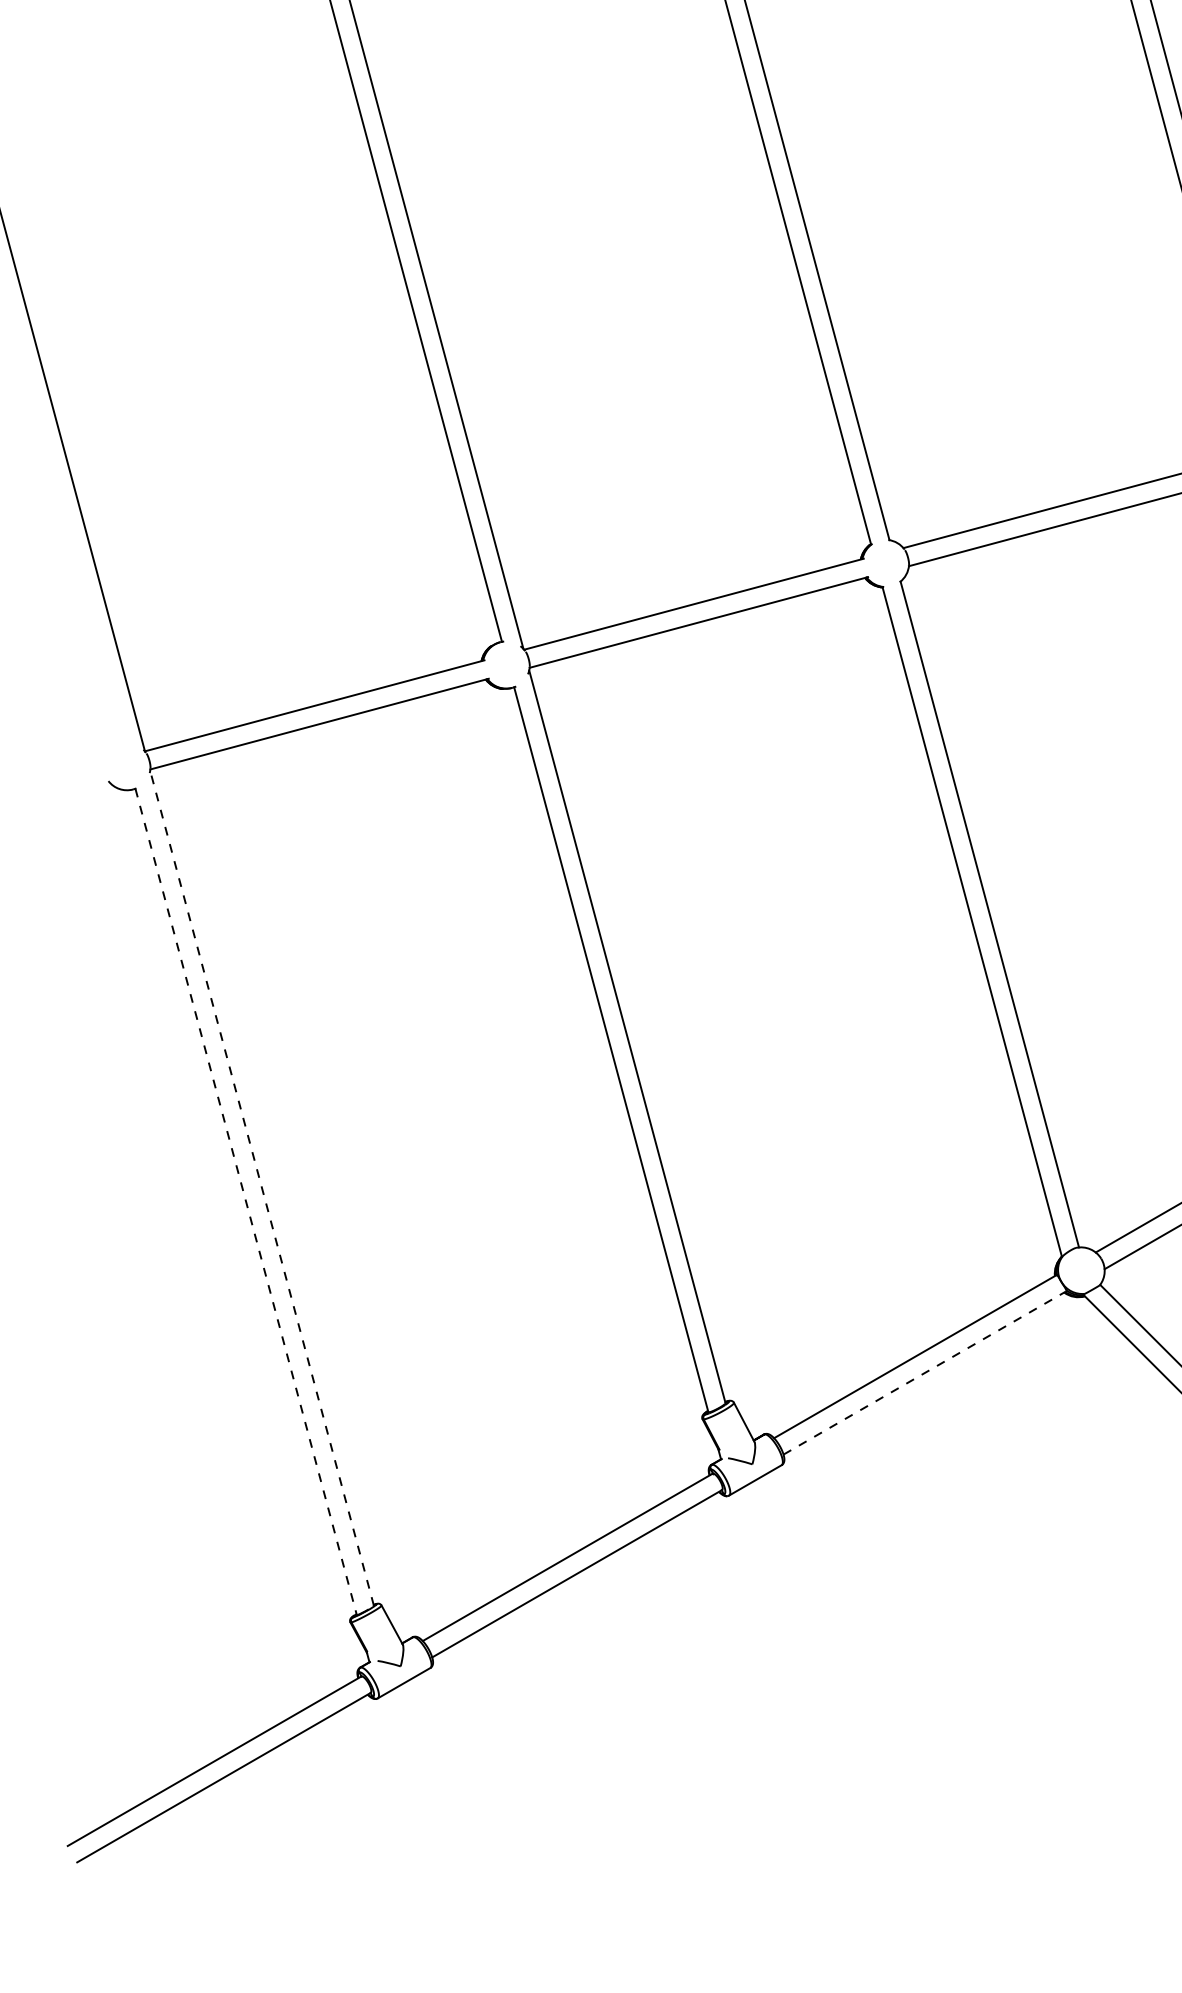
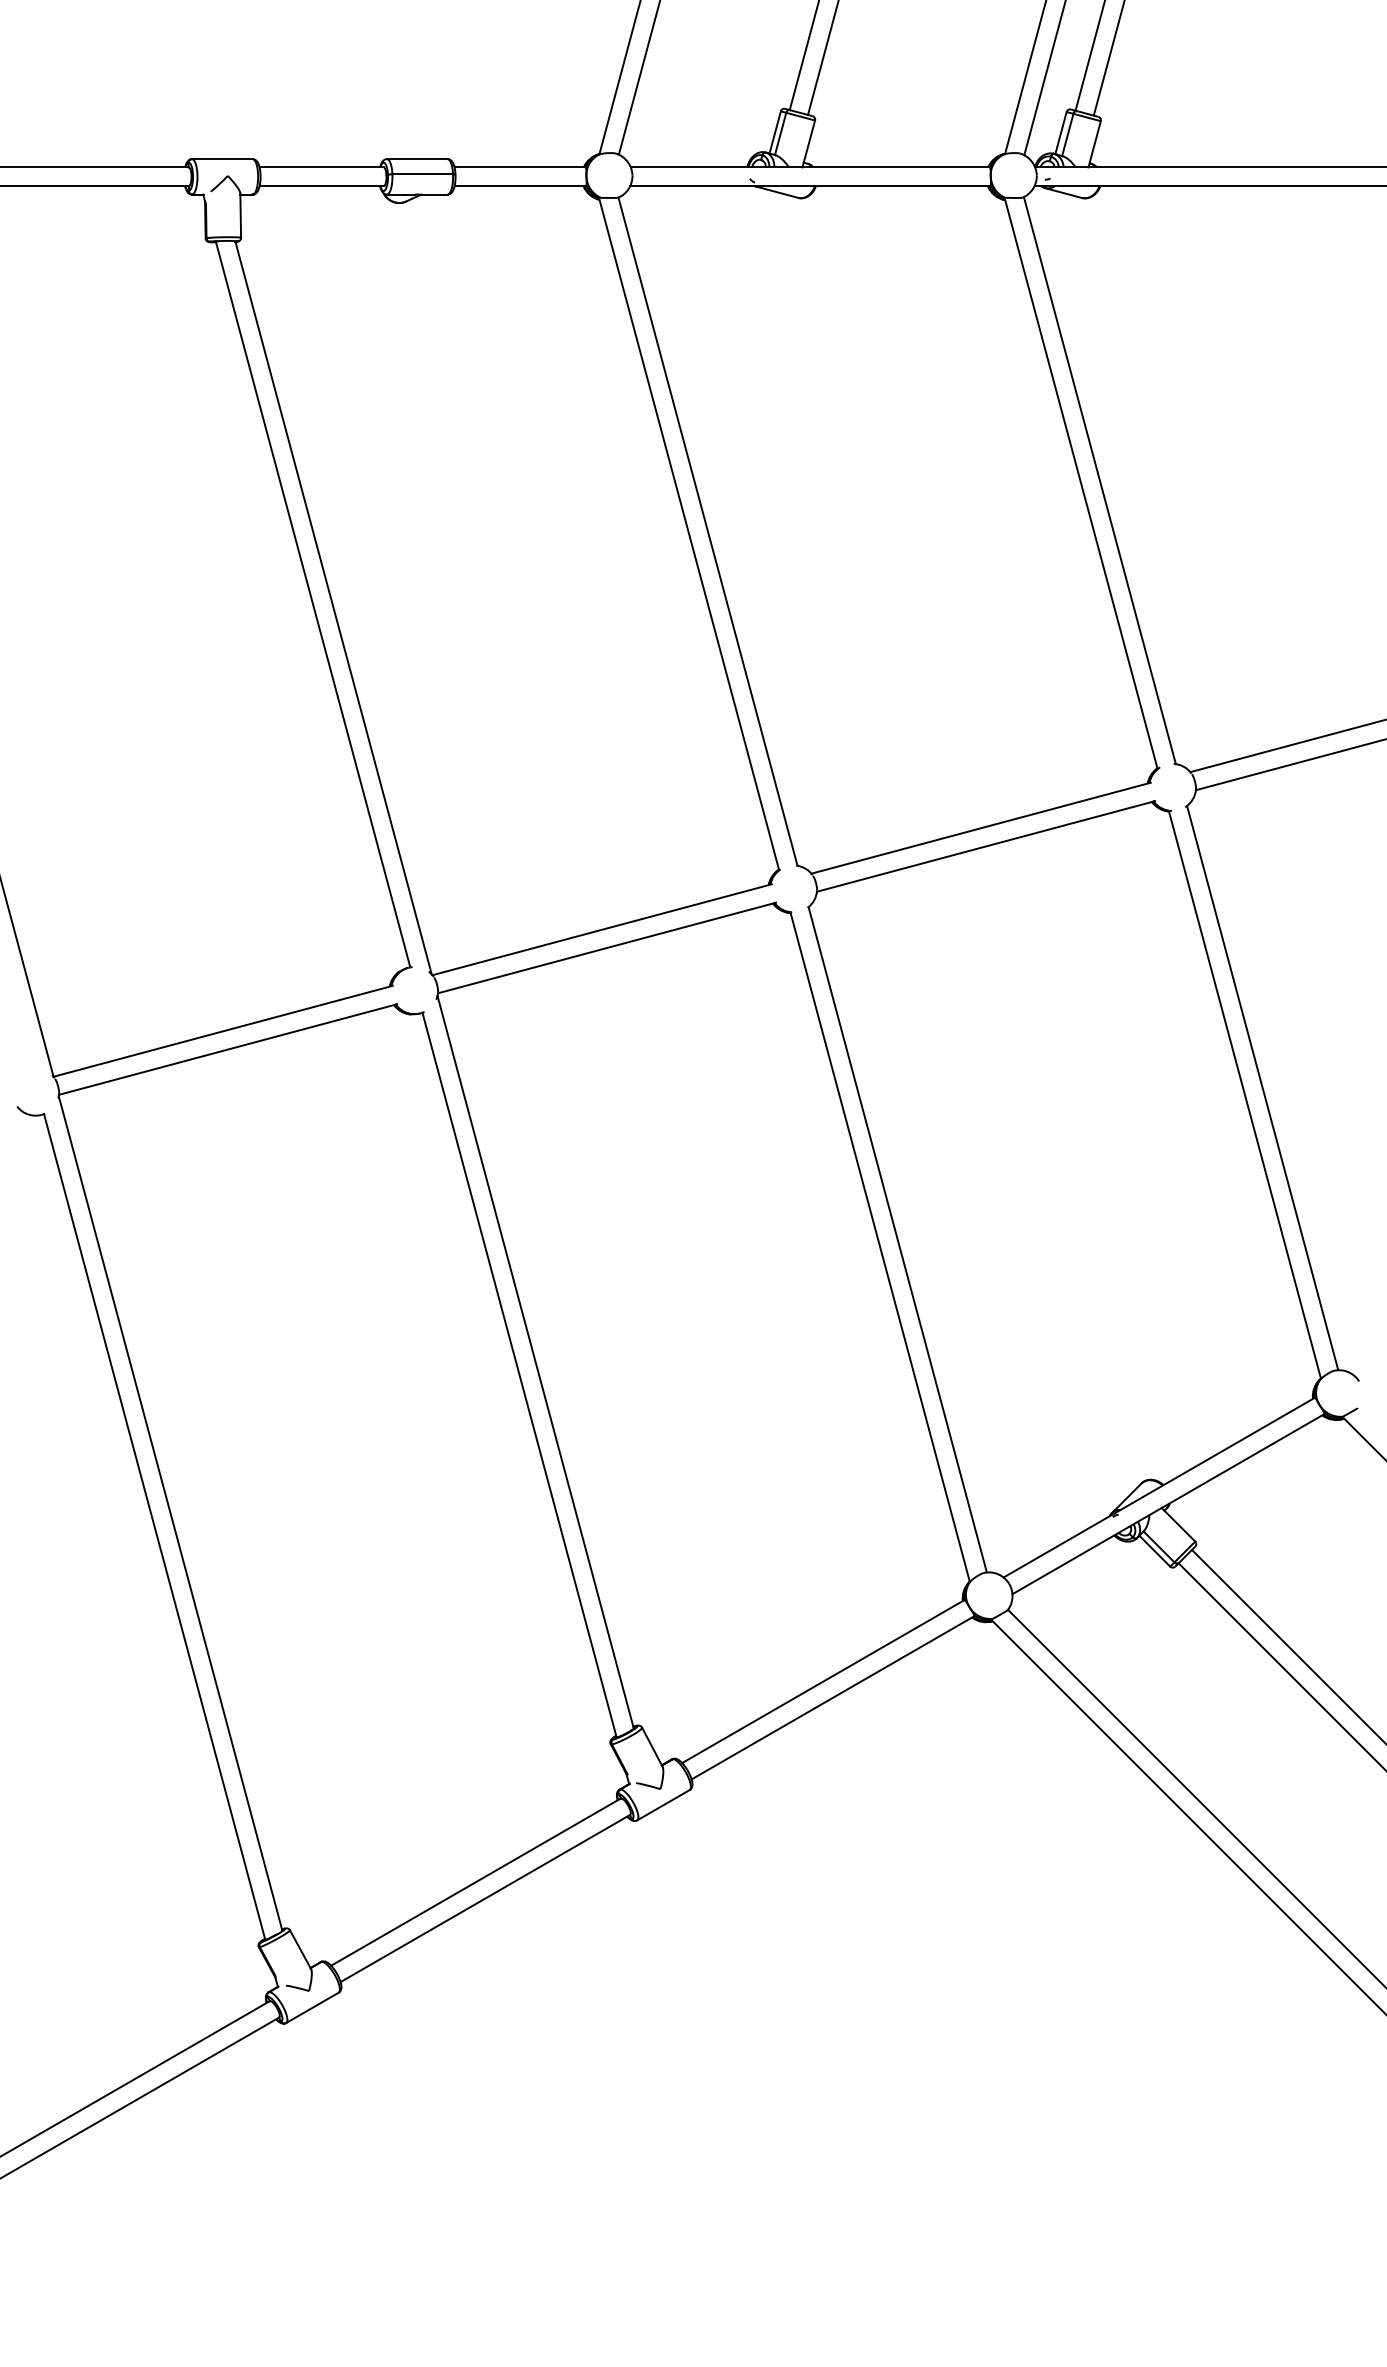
line: (261, 1188) -> (170, 1513), dashed -> solid
line: (245, 1202) -> (154, 1527), dashed -> solid
line: (924, 1373) -> (832, 1698), dashed -> solid

